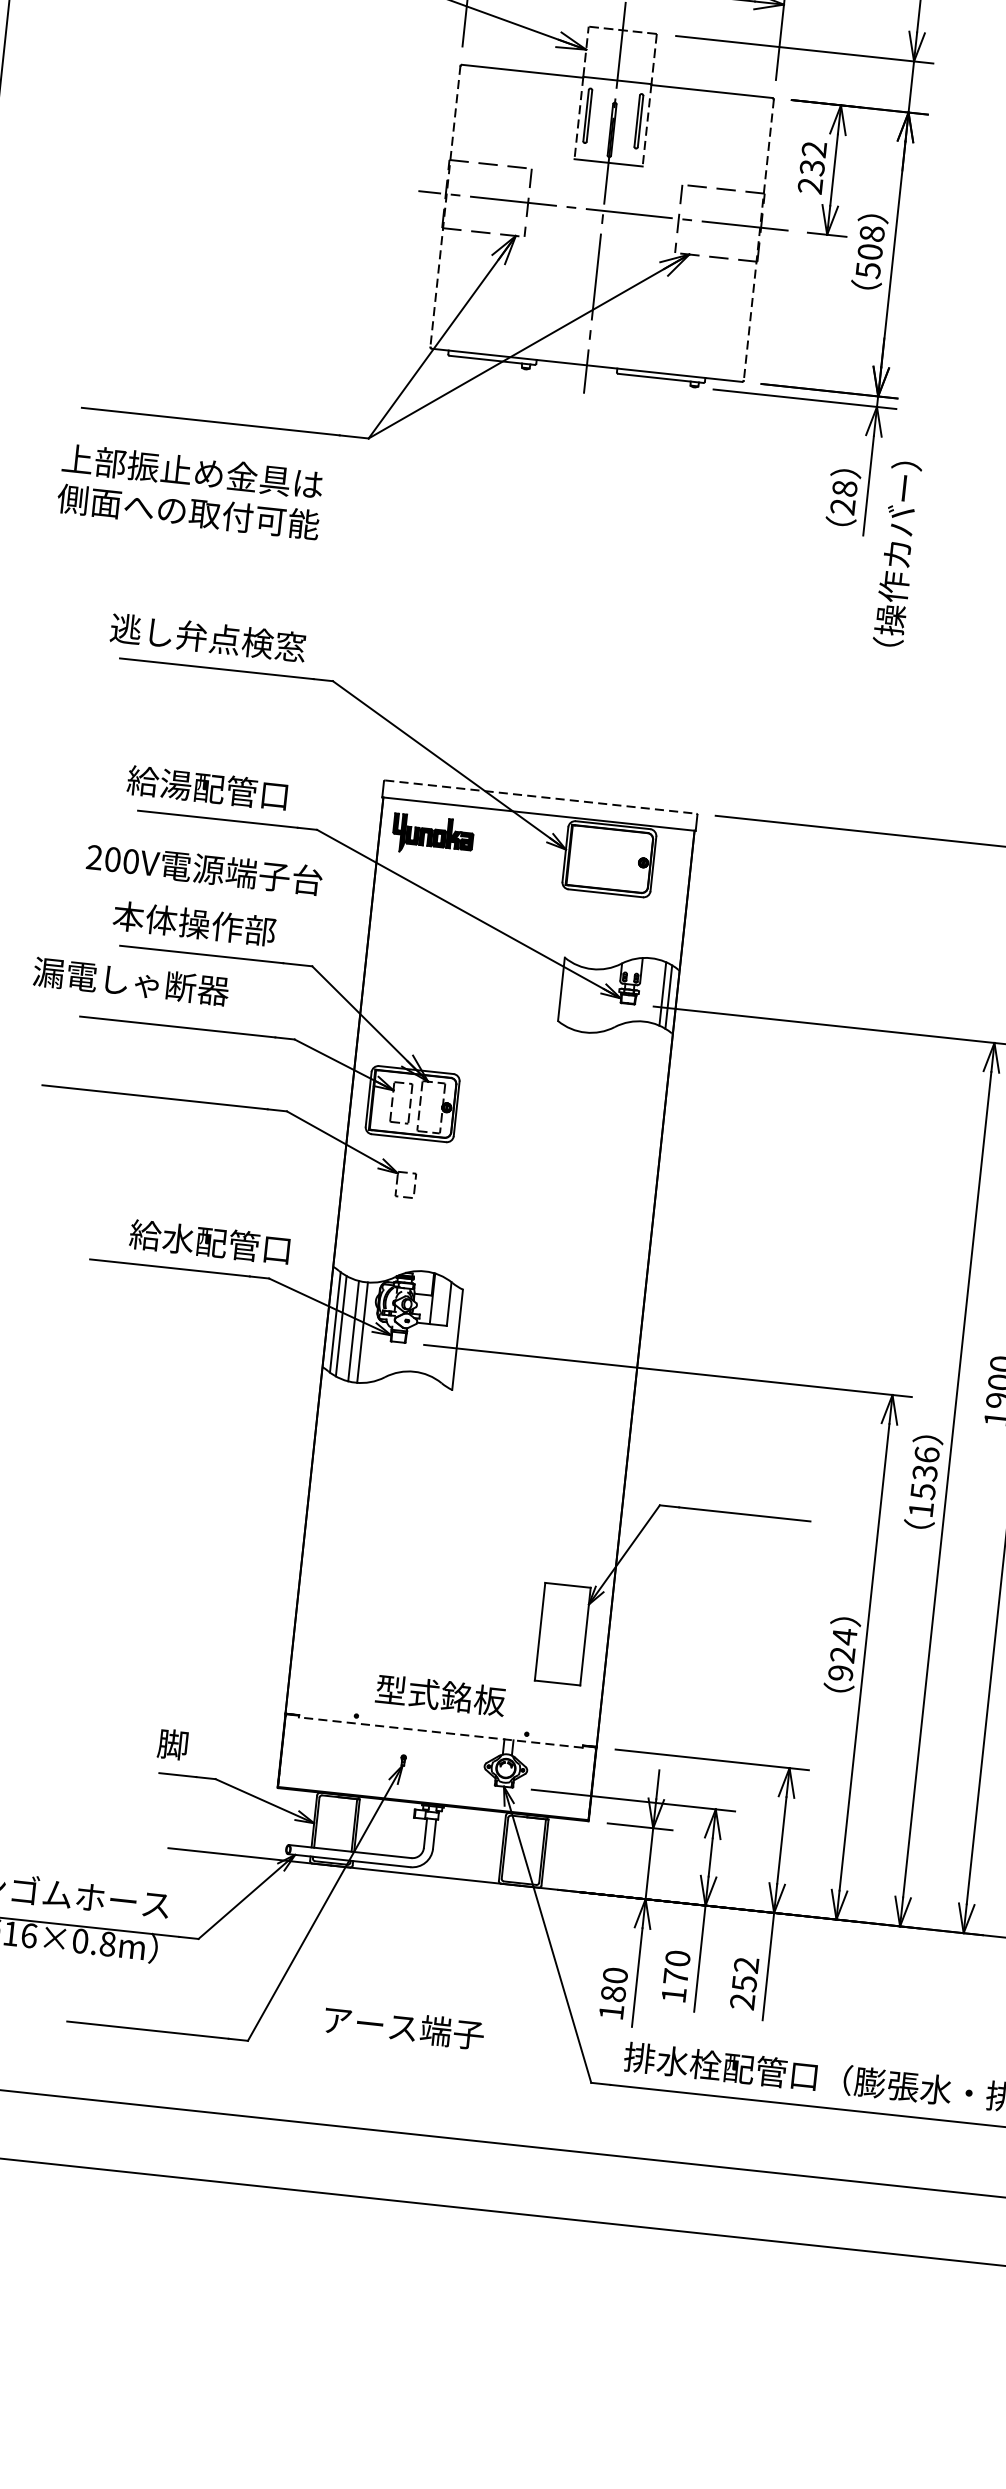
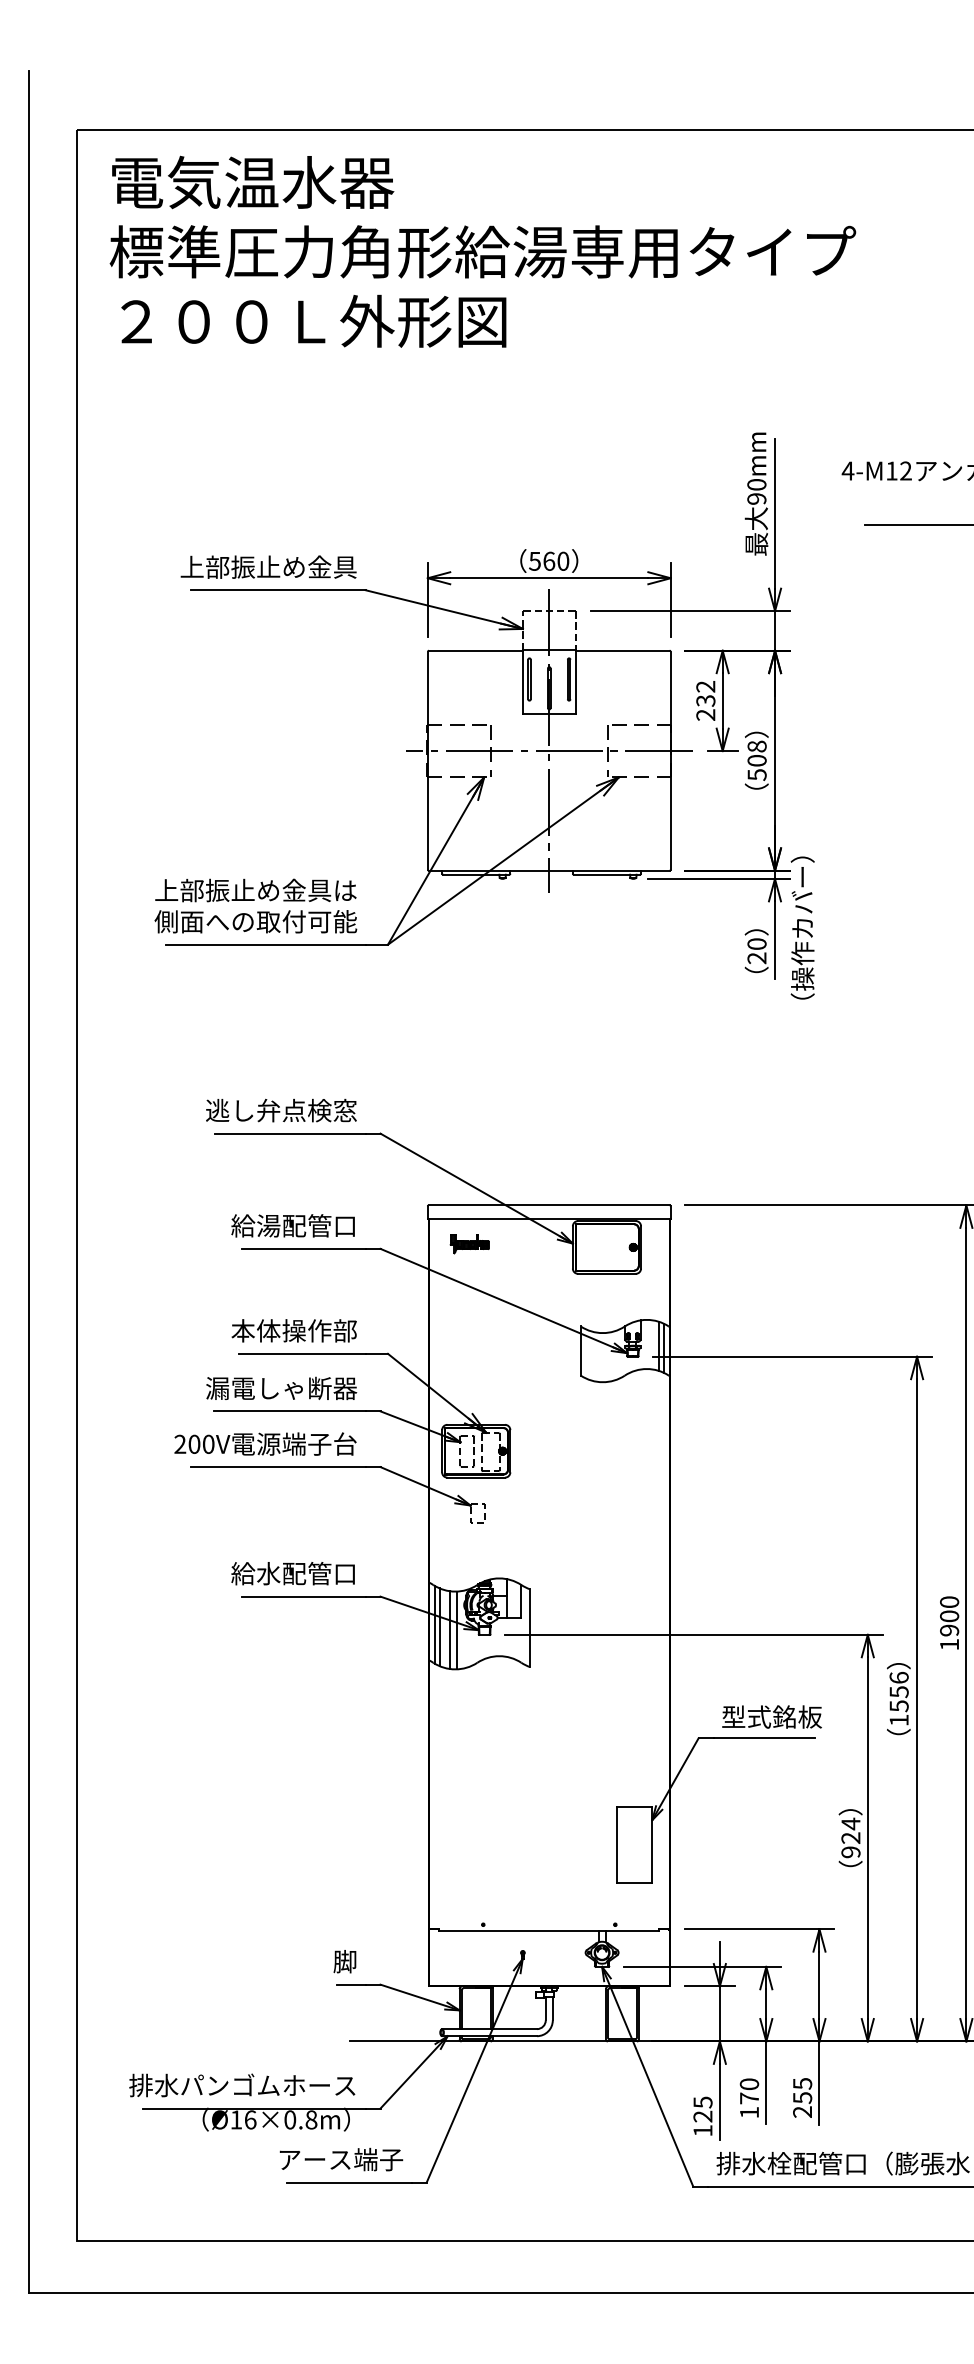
line: (578, 117) -> (522, 681), dashed -> solid
line: (646, 124) -> (575, 681), dashed -> solid
line: (444, 207) -> (427, 761), dashed -> solid
line: (758, 241) -> (670, 761), dashed -> solid
text: (845, 487) -> (757, 943), 28 -> 20
text: (190, 490) -> (255, 905), moved
text: (897, 553) -> (802, 927), moved
line: (541, 797) -> (549, 1205), dashed -> solid
part: (432, 836) -> (469, 1244), size x0.62
text: (204, 868) -> (265, 1443), moved
text: (131, 981) -> (281, 1388), moved
text: (209, 1241) -> (292, 1573), moved
text: (924, 1472) -> (898, 1691), 1536 -> 1556
text: (439, 1694) -> (771, 1716), moved
line: (439, 1732) -> (548, 1930), dashed -> solid
text: (746, 1964) -> (802, 2083), 252 -> 255
text: (613, 1984) -> (702, 2109), 180 -> 125
text: (404, 2027) -> (341, 2159), moved

